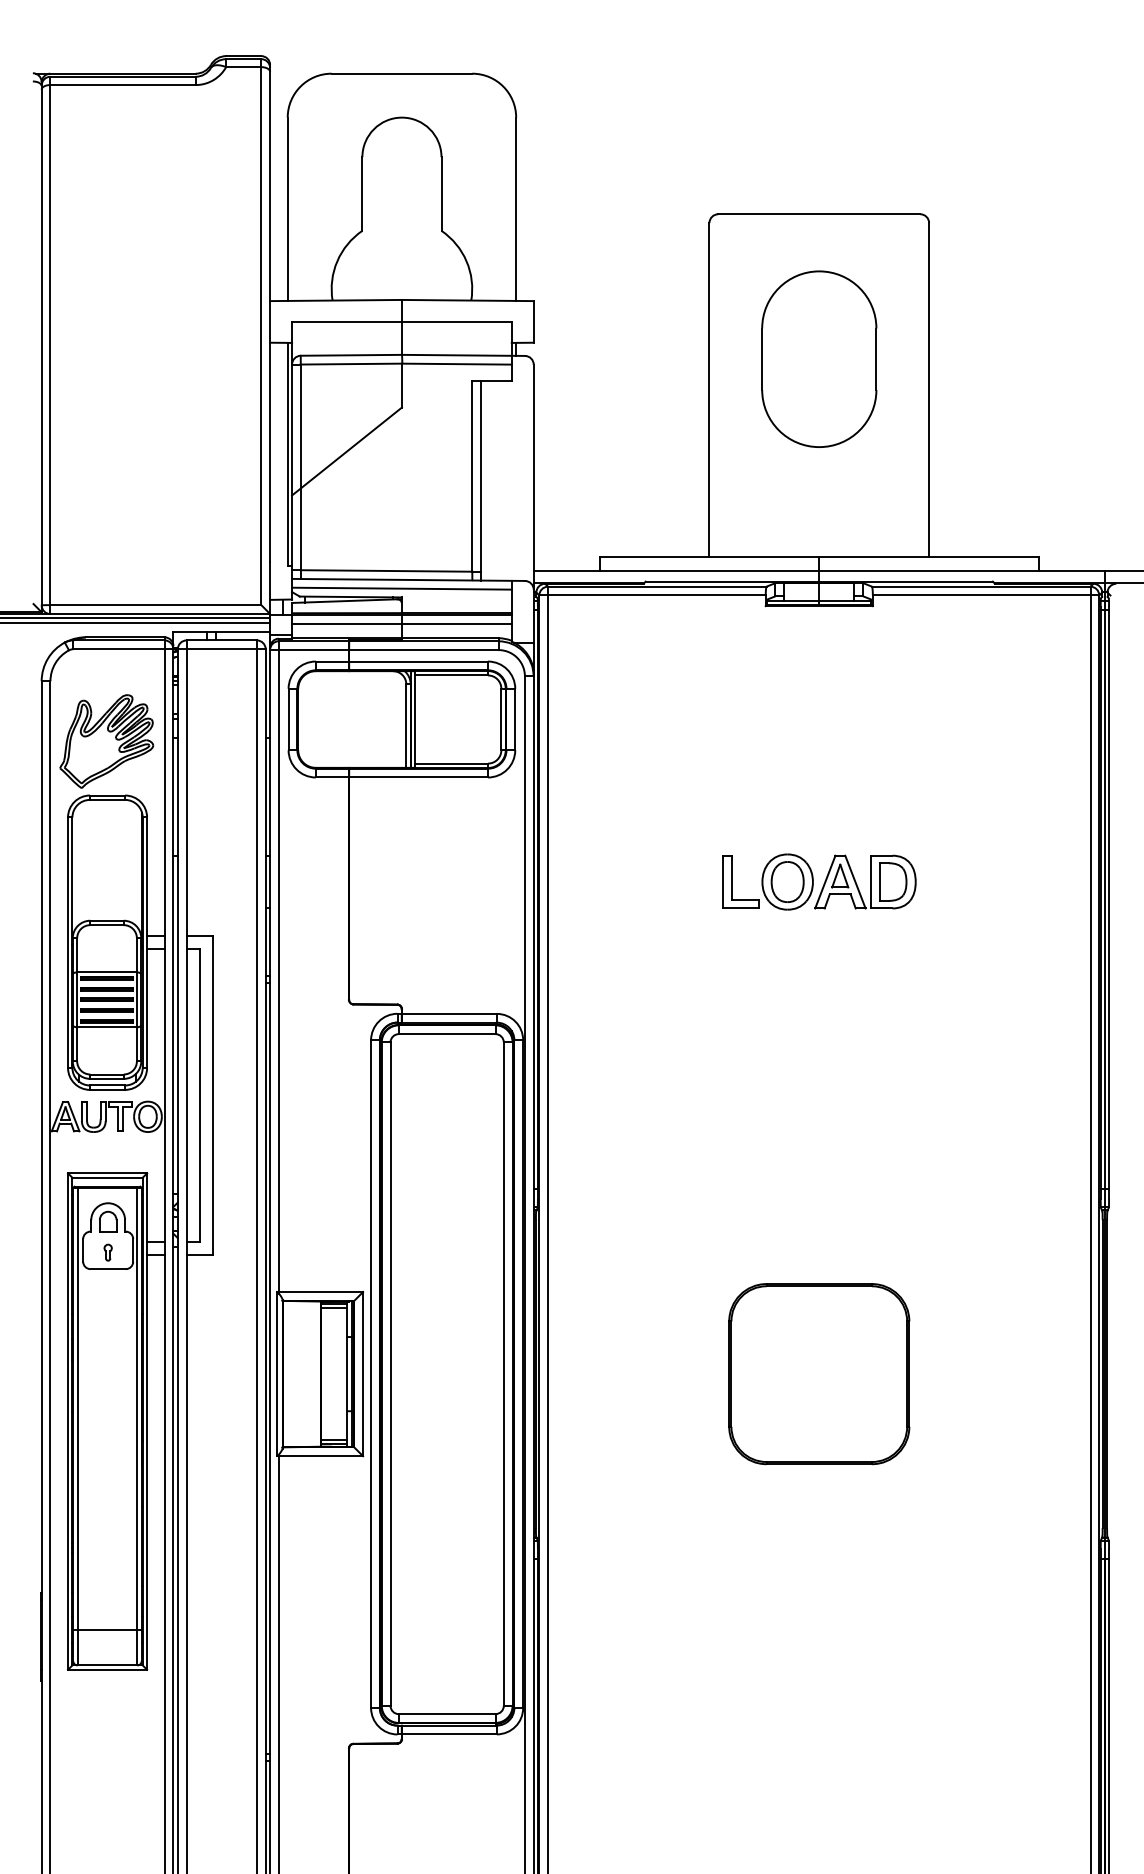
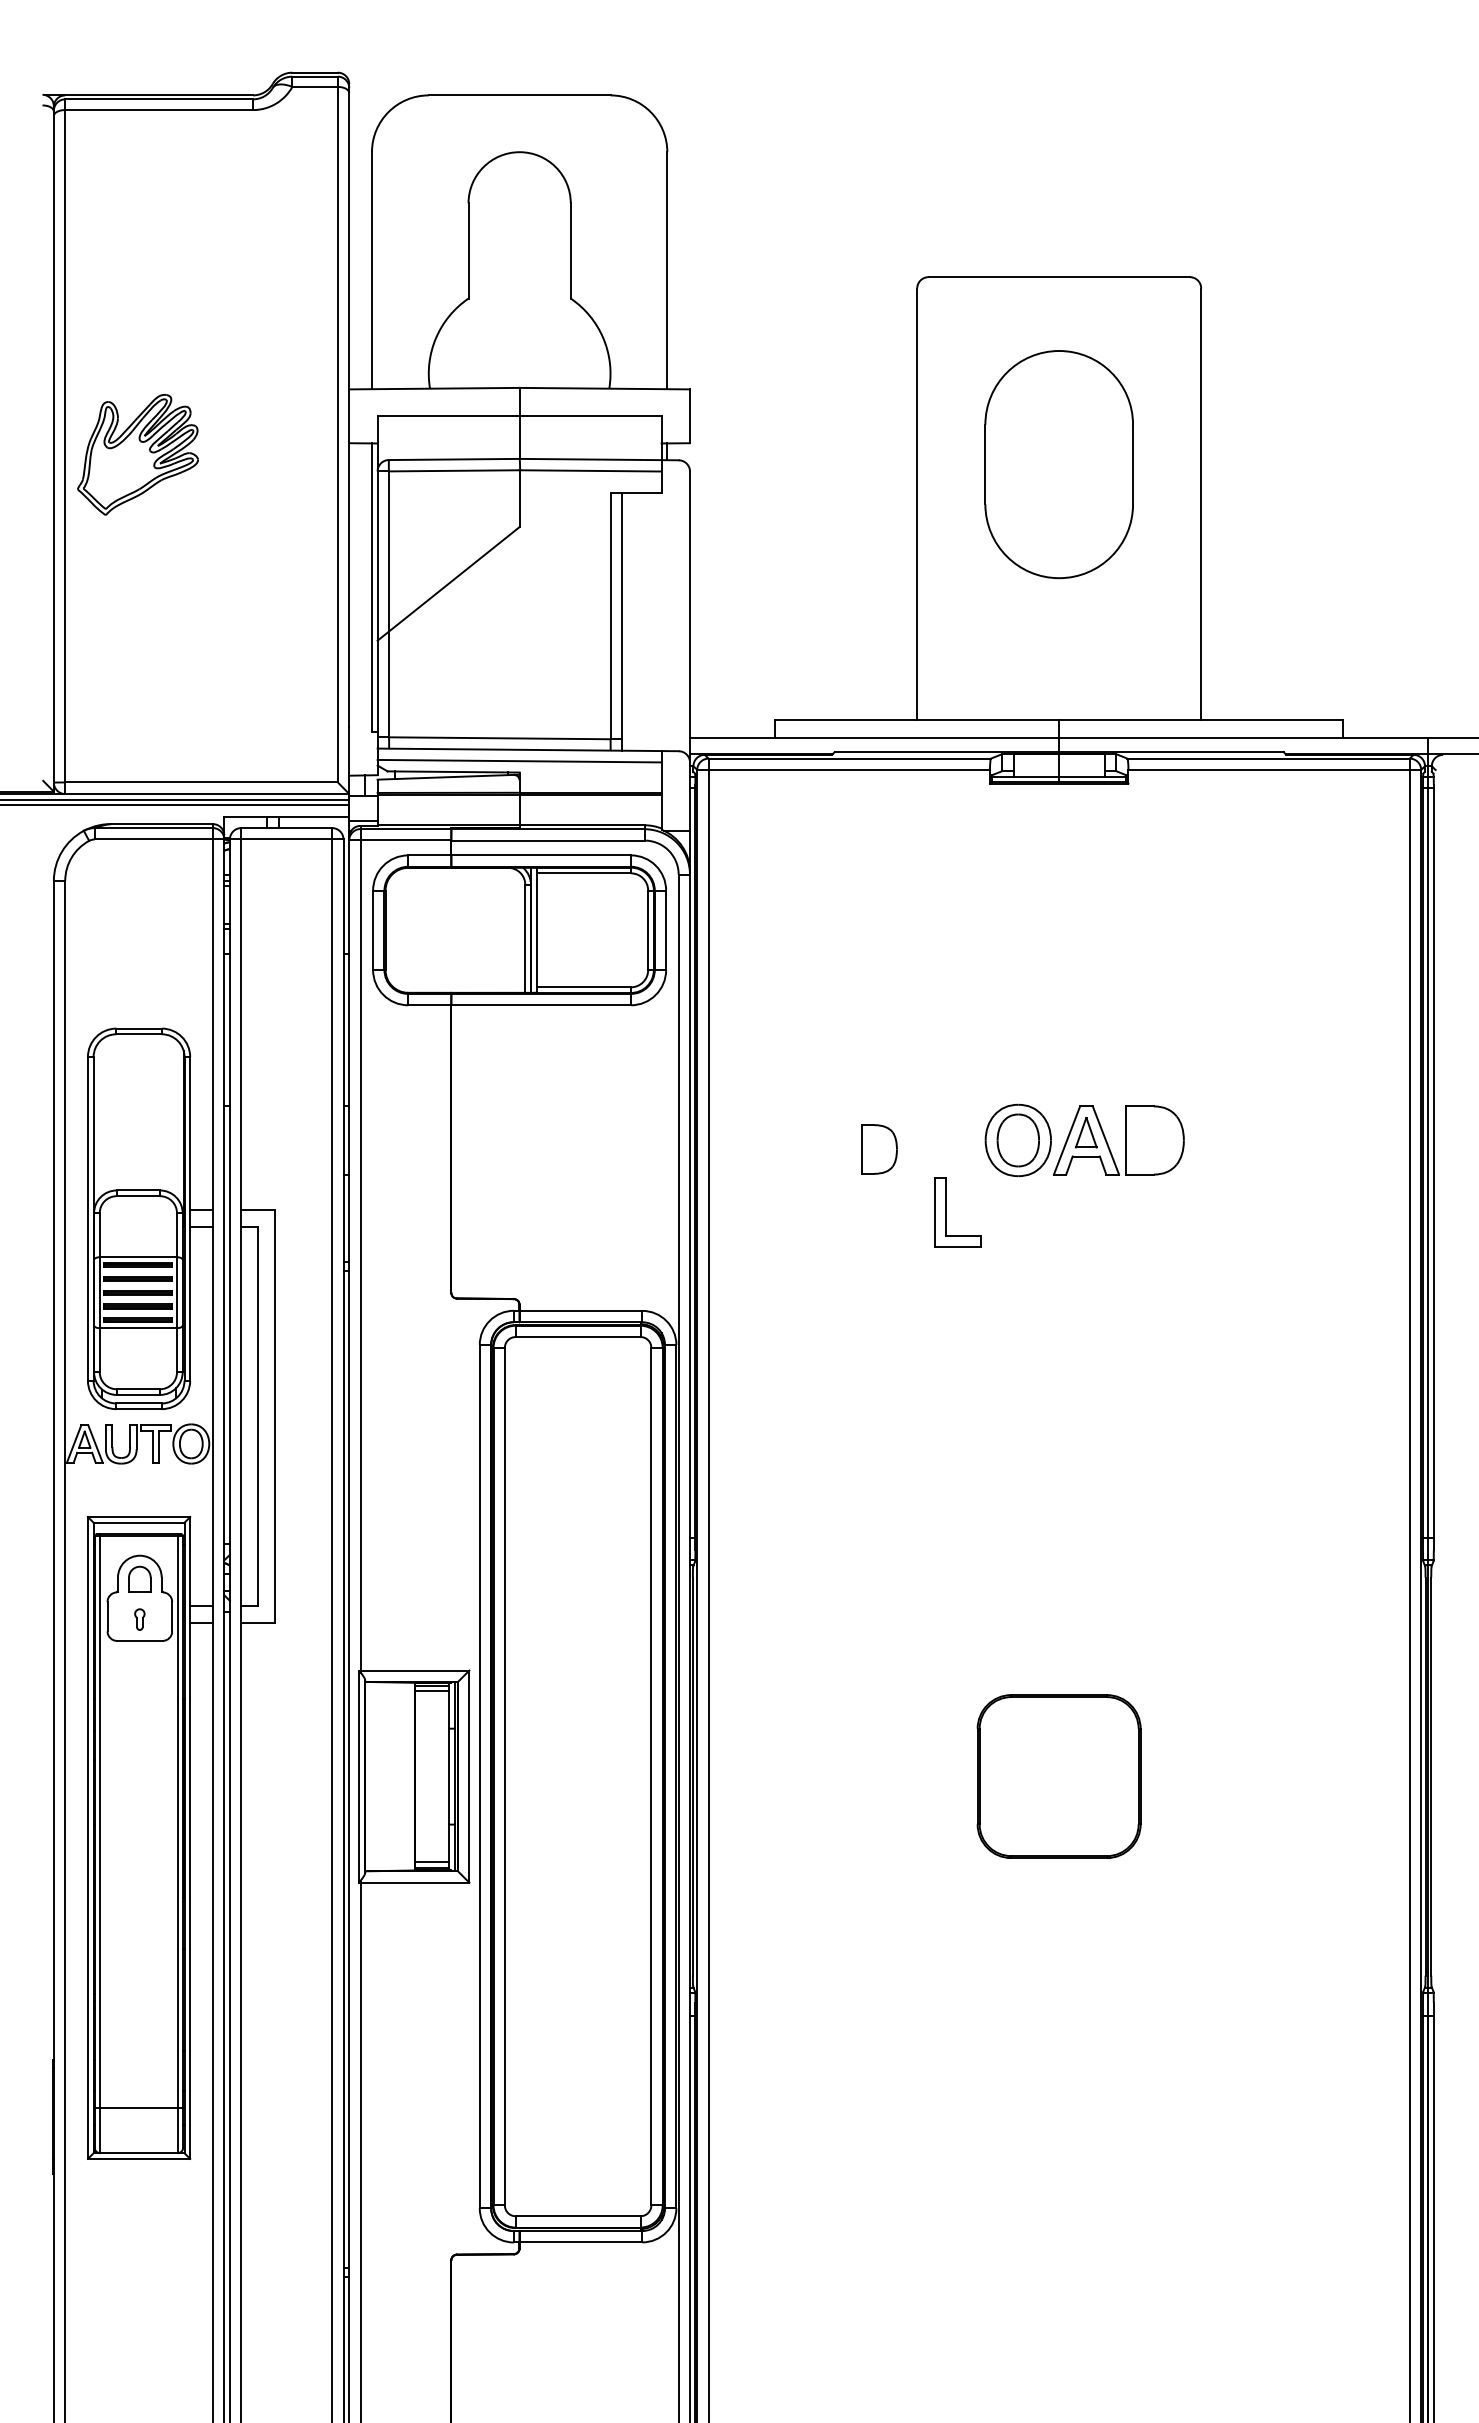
line: (401, 623) -> (519, 806), removed
part: (106, 741) -> (137, 454), moved
part: (732, 882) -> (946, 1212), moved
part: (893, 882) -> (879, 1149), moved
part: (818, 1374) -> (1058, 1776), size x0.7

